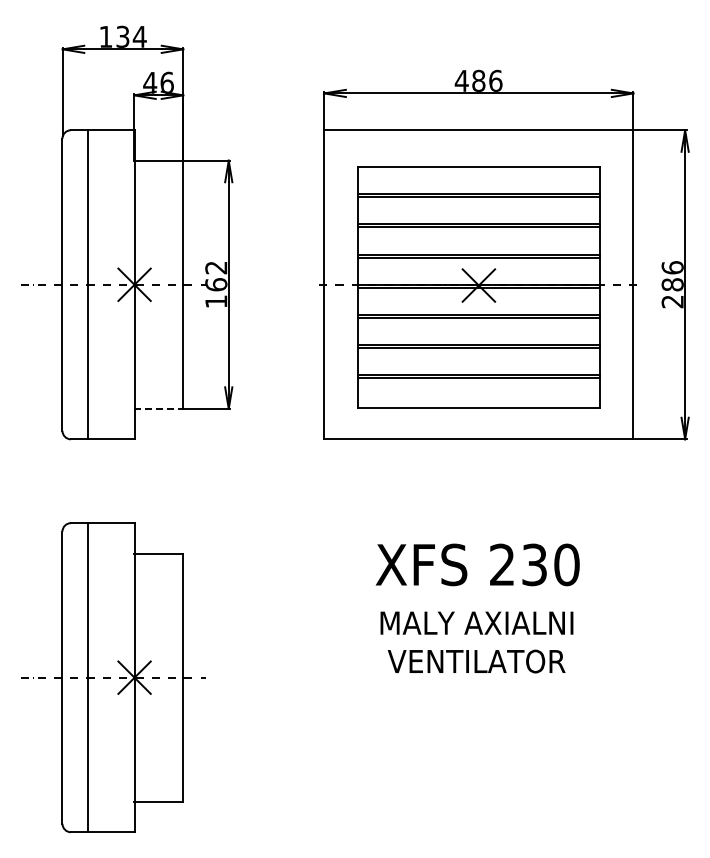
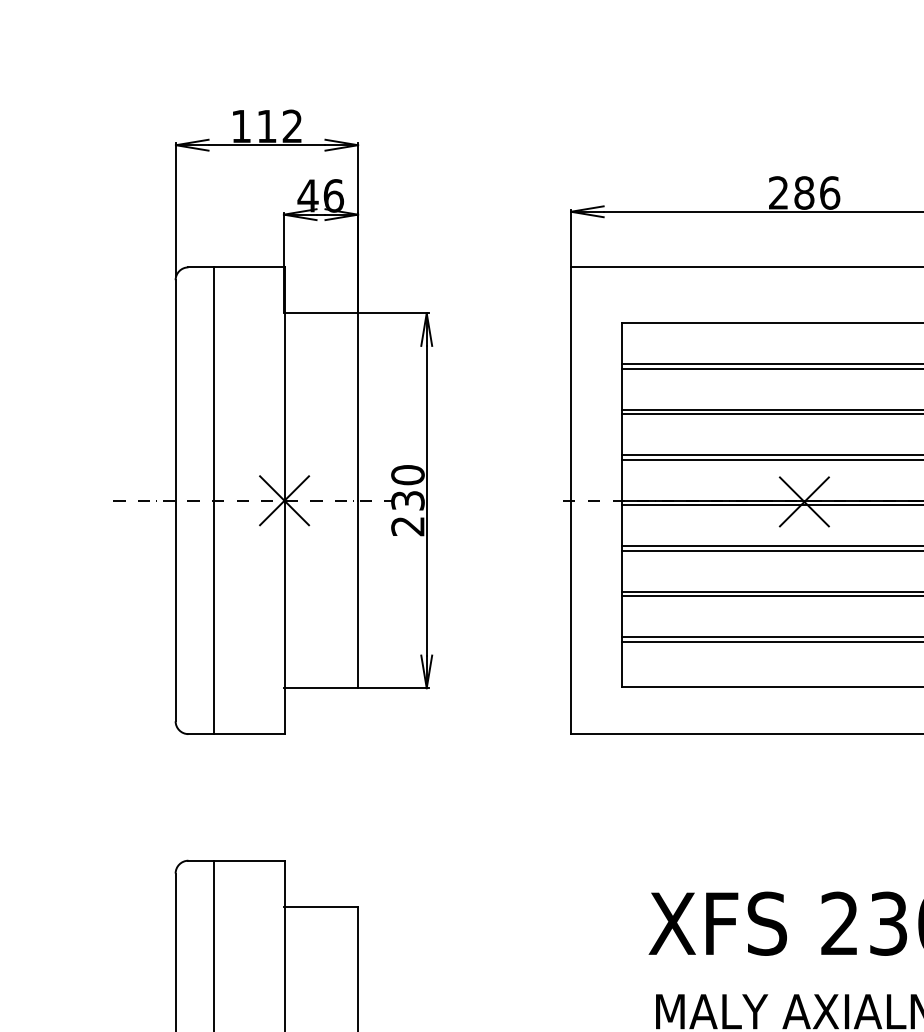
text: (131, 36) -> (279, 125), 134 -> 112
text: (461, 80) -> (778, 192), 486 -> 286
text: (216, 284) -> (408, 500), 162 -> 230
line: (158, 408) -> (320, 687), dashed -> solid

